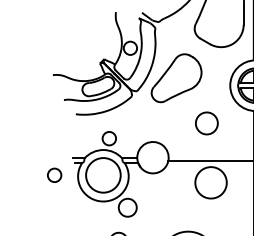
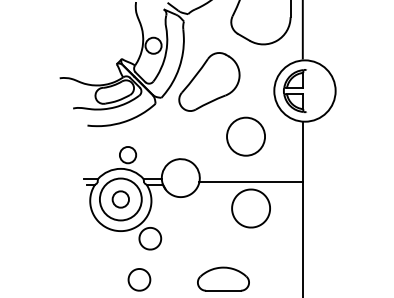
circle: (207, 123) -> (246, 136), size x1.43
circle: (54, 175) -> (120, 199), moved

